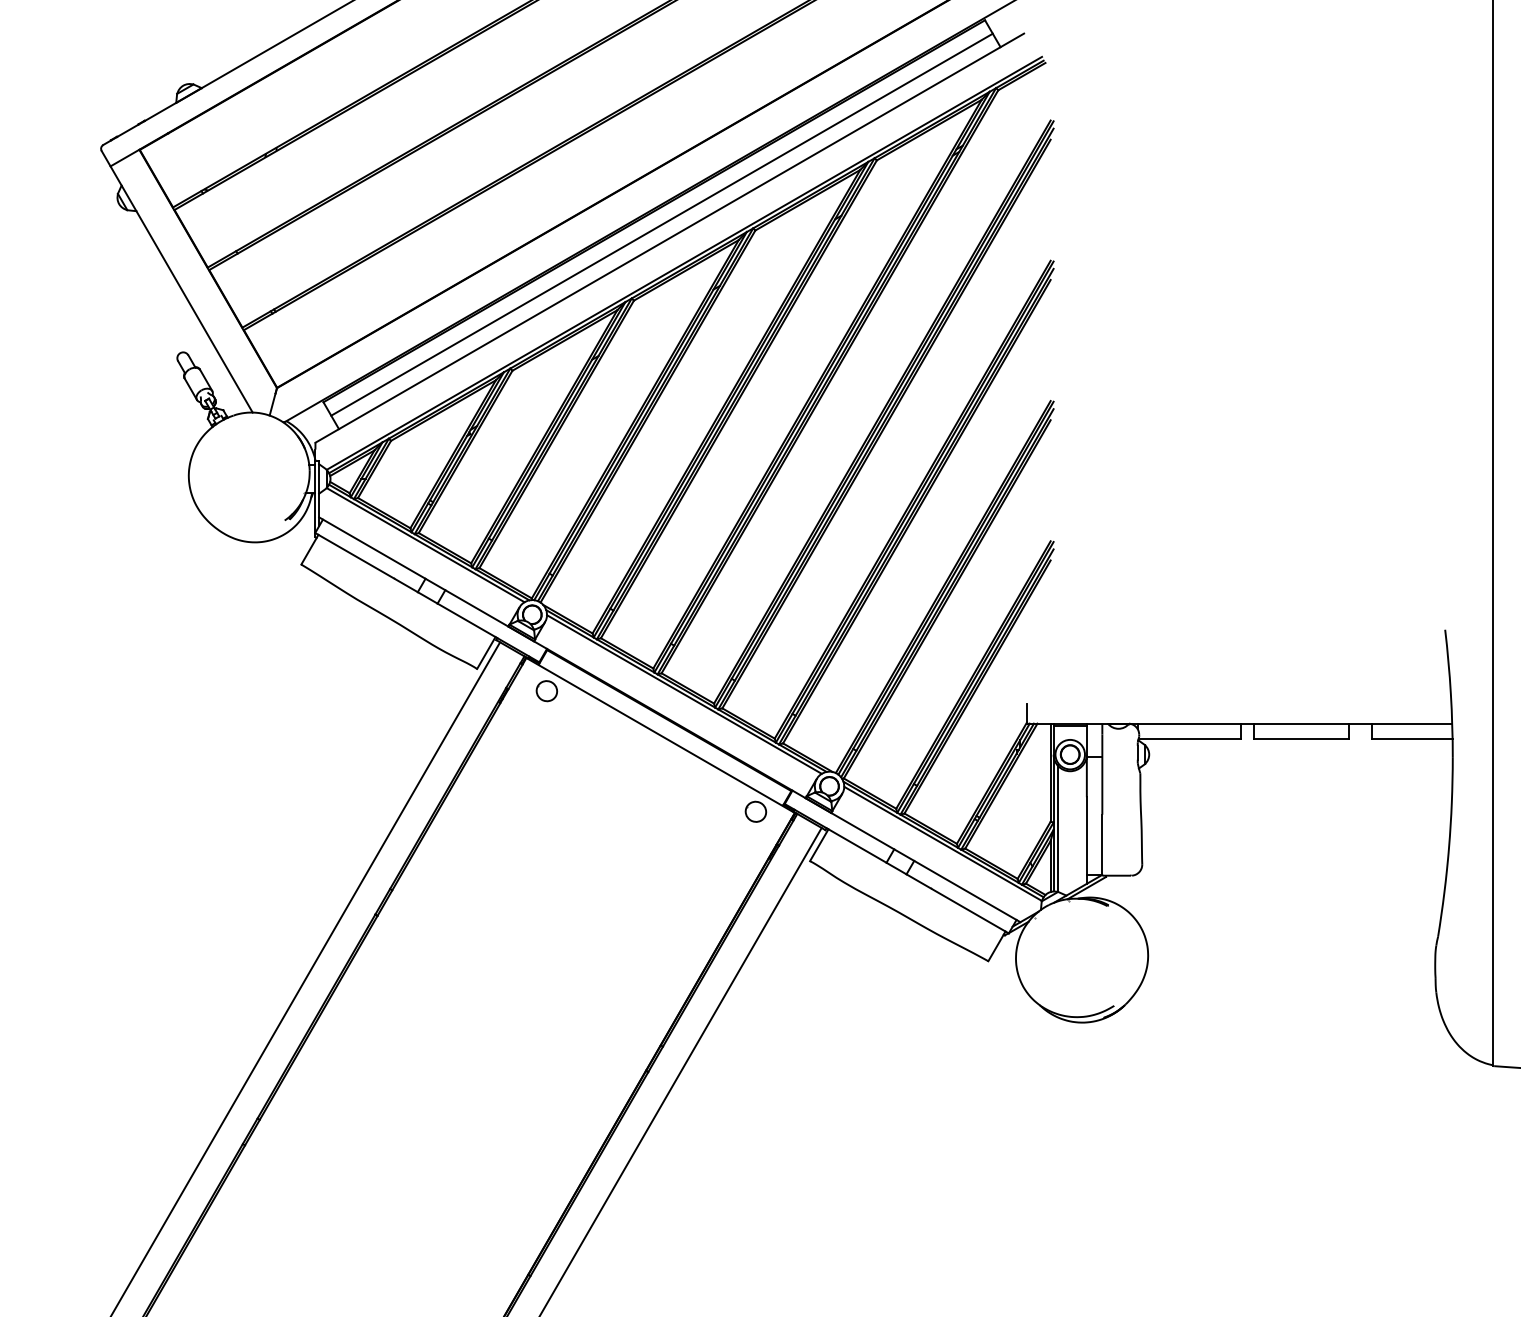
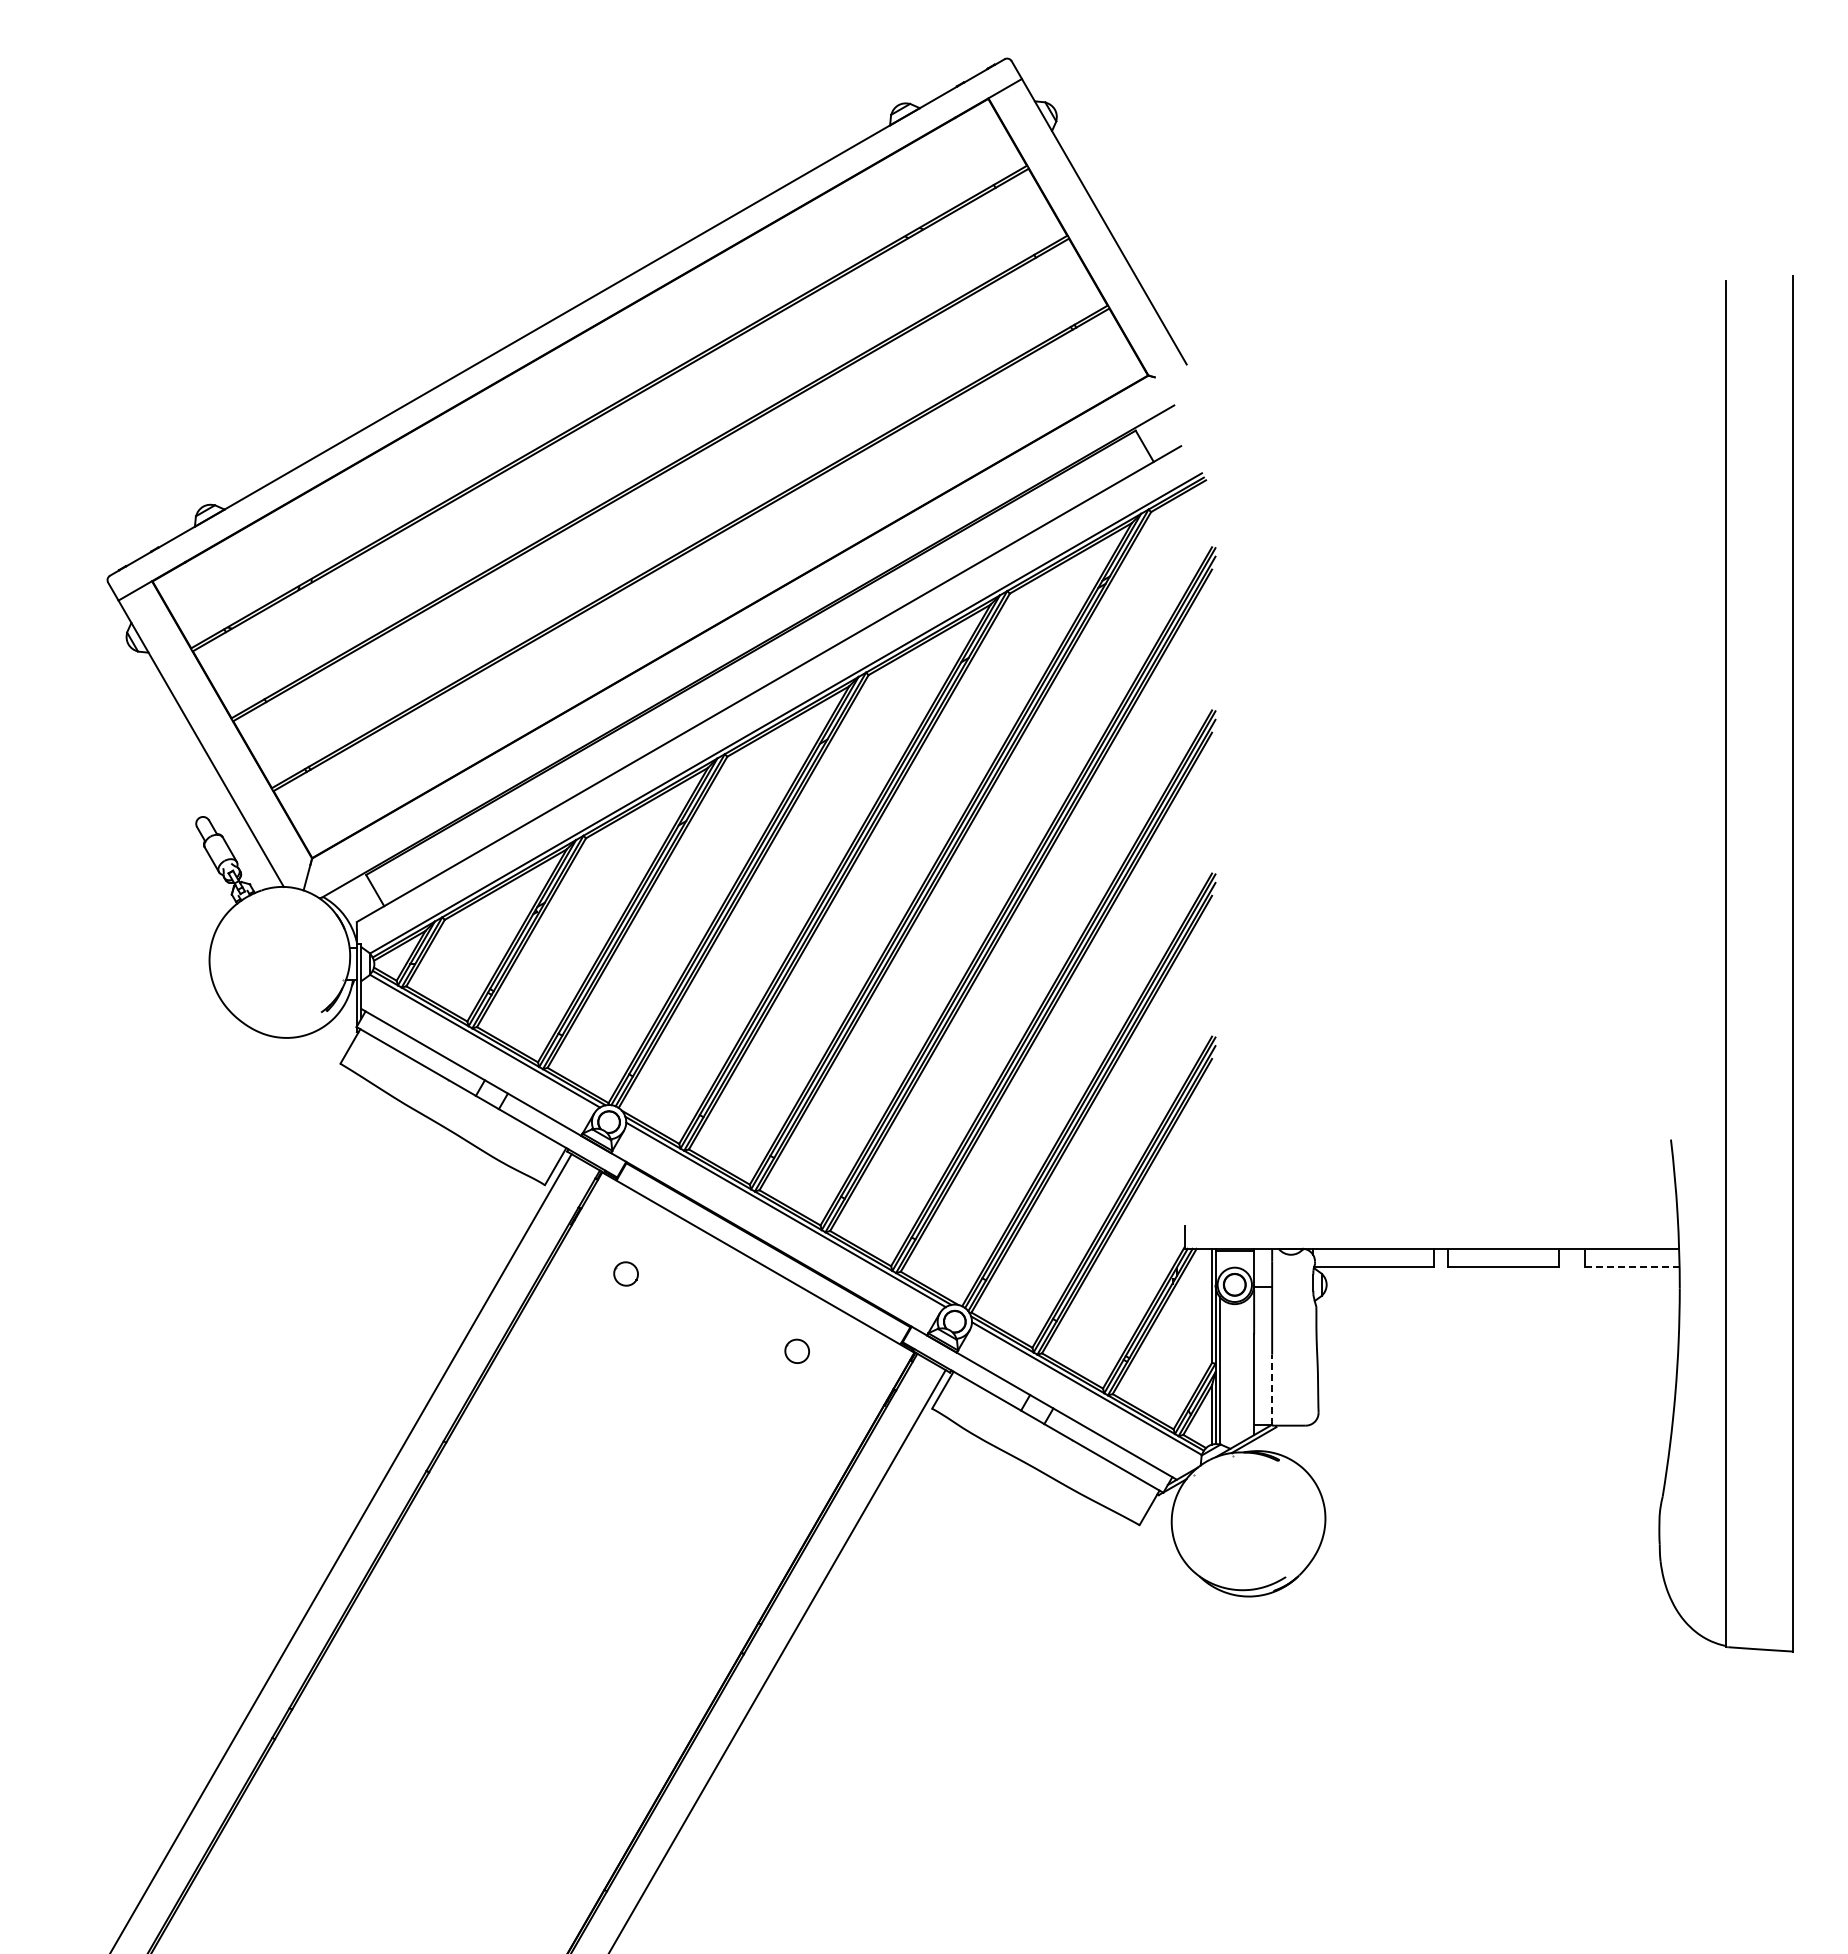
line: (661, 224) -> (759, 668), removed
part: (546, 690) -> (625, 1273), moved
line: (1412, 738) -> (1632, 1266), solid -> dashed
part: (755, 811) -> (796, 1350), moved
line: (1102, 844) -> (1272, 1389), solid -> dashed

